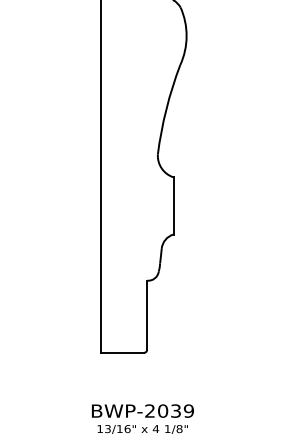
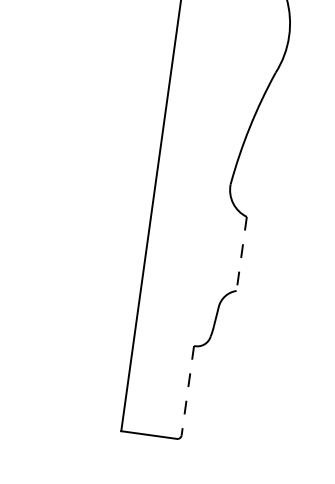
line: (173, 205) -> (241, 253), solid -> dashed
line: (147, 315) -> (188, 391), solid -> dashed

